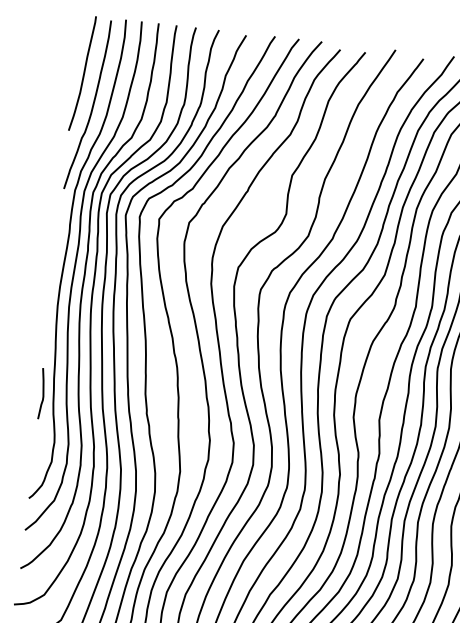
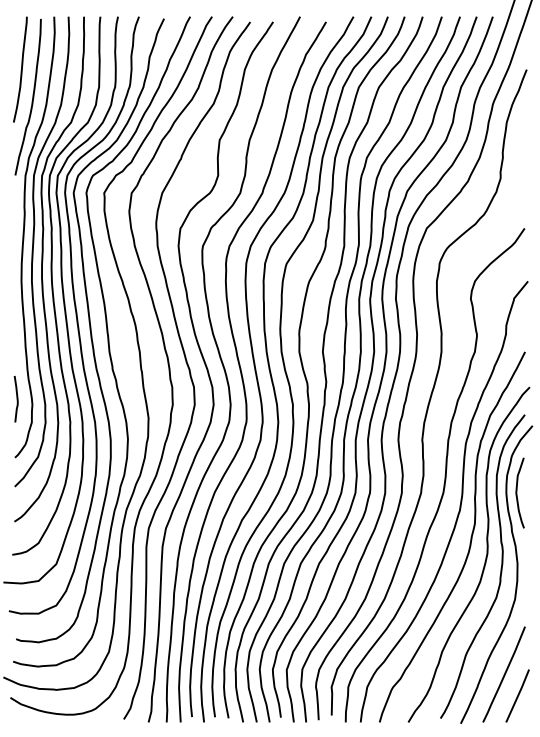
curve: (42, 394) -> (16, 399), moved

